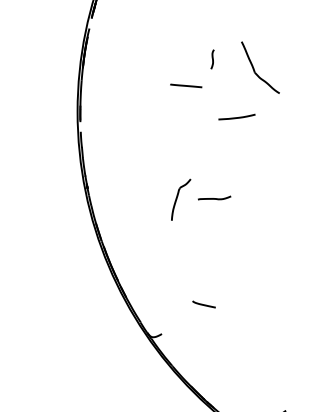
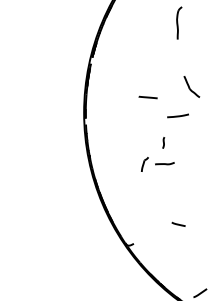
curve: (212, 58) -> (163, 142), moved
part: (259, 67) -> (191, 86), size x0.7
part: (179, 199) -> (144, 164), size x0.6
curve: (203, 303) -> (178, 223), moved

